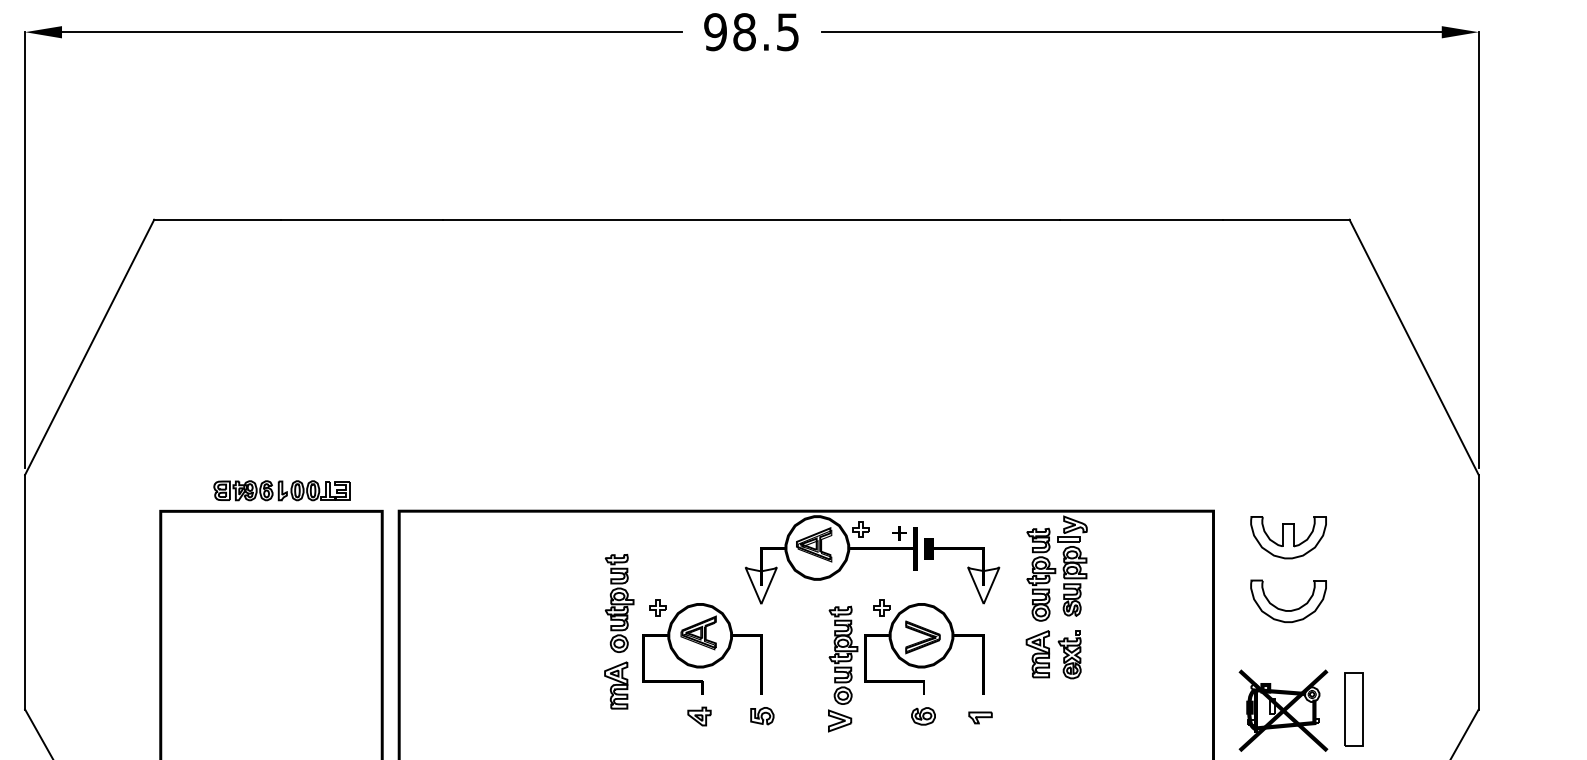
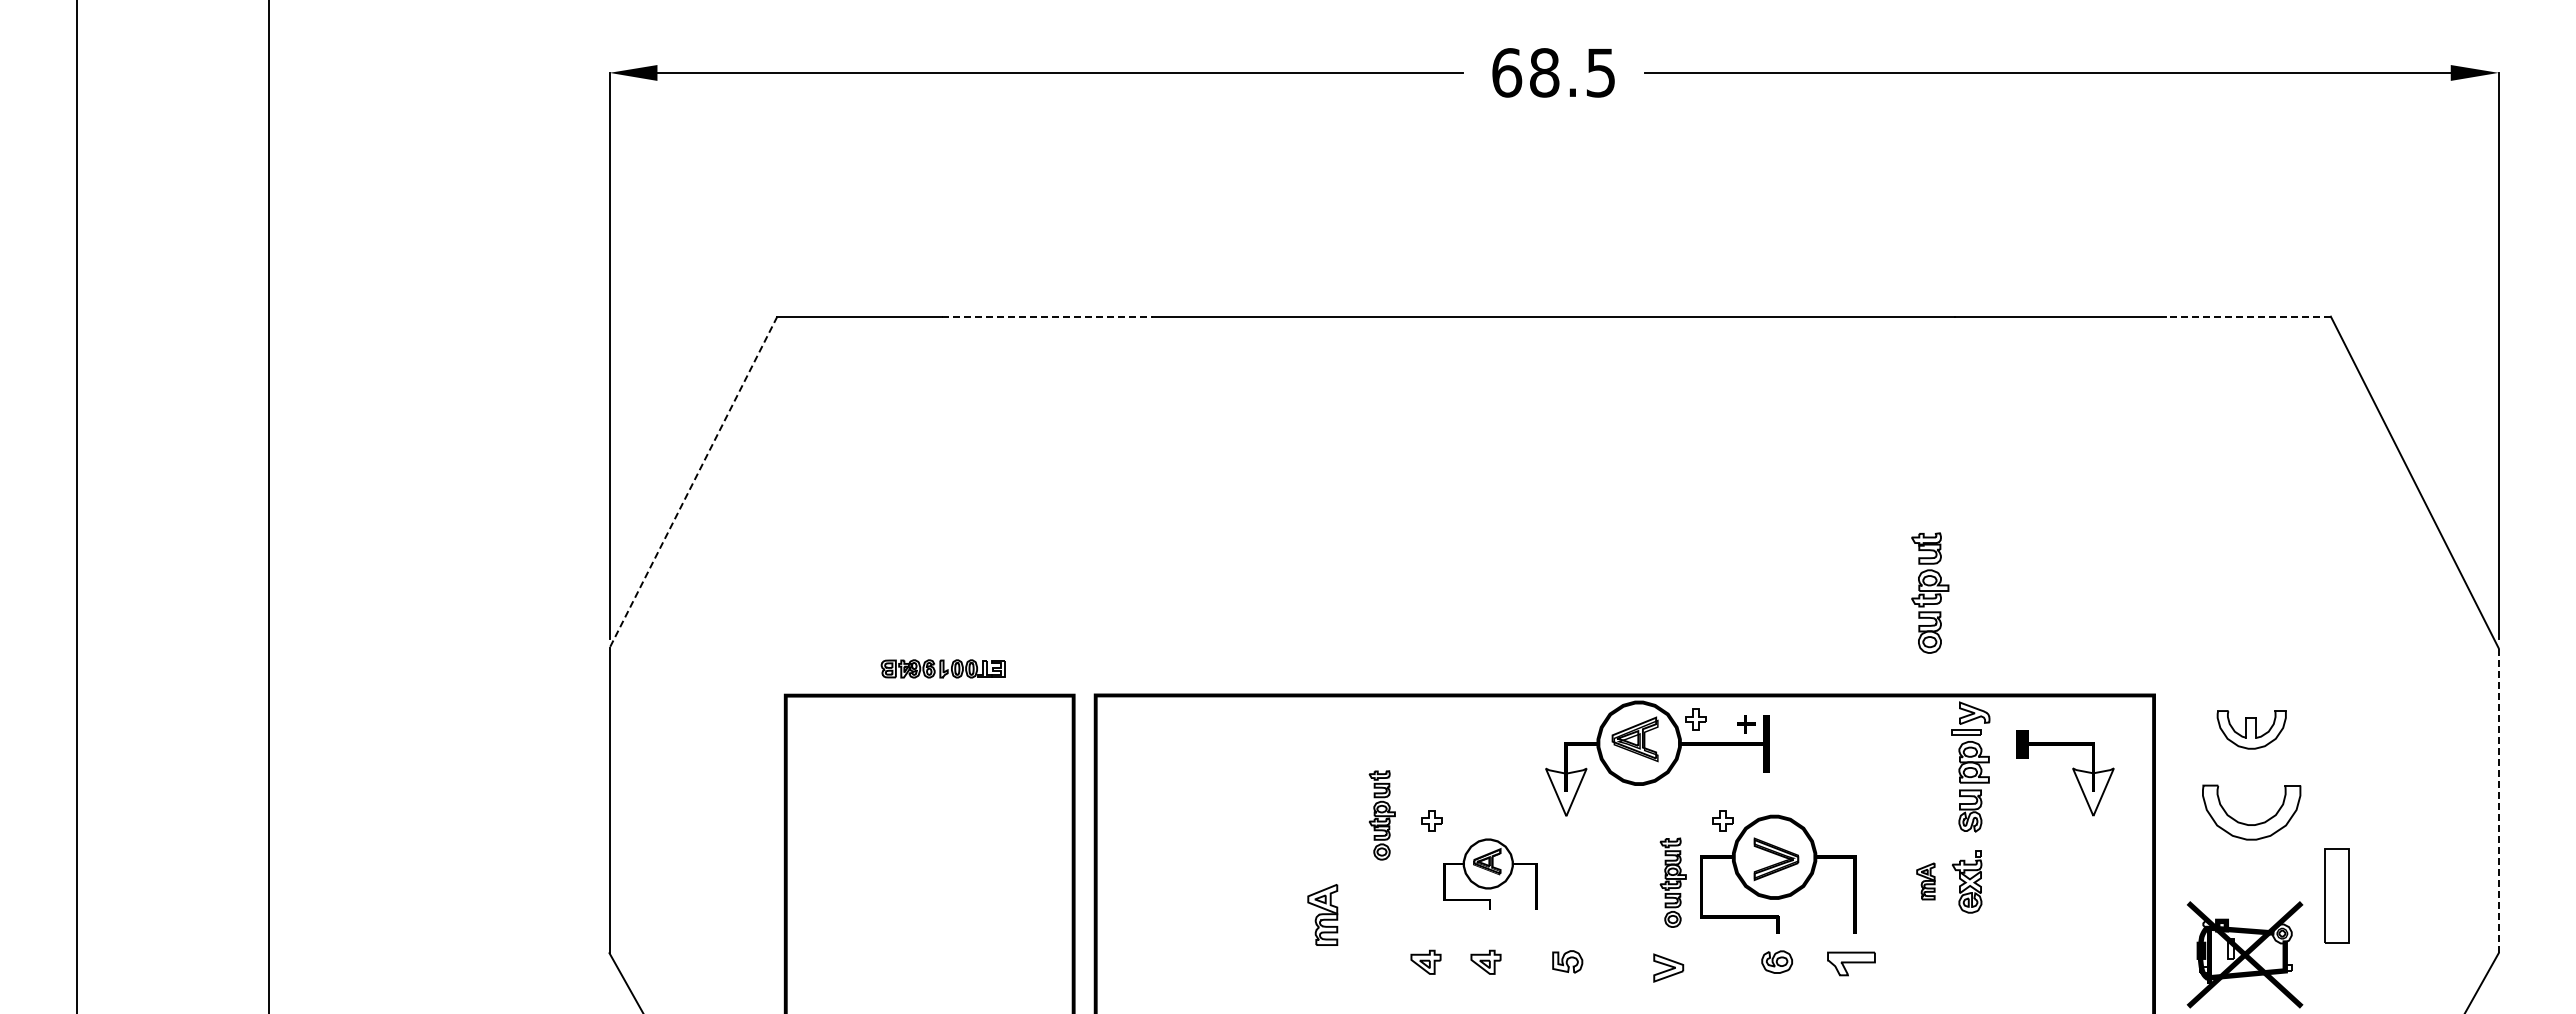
text: (716, 31) -> (1507, 72), 98.5 -> 68.5
line: (362, 219) -> (1048, 316), solid -> dashed
line: (1285, 219) -> (2247, 316), solid -> dashed
line: (89, 347) -> (693, 482), solid -> dashed
part: (281, 490) -> (942, 668), size x0.7
part: (1288, 537) -> (2251, 729), size x0.7
part: (967, 568) -> (2072, 770), moved
part: (1041, 574) -> (1930, 592), moved
line: (1478, 592) -> (2498, 800), solid -> dashed
part: (619, 603) -> (1382, 815), size x0.7
part: (702, 648) -> (1490, 873), size x0.6
part: (1037, 654) -> (1925, 881), size x0.6
part: (843, 655) -> (1673, 882), size x0.7
part: (616, 685) -> (1322, 914), moved
part: (1353, 708) -> (2336, 895), moved
part: (652, 715) -> (1425, 961), added
part: (979, 718) -> (1850, 964), size x1.6

